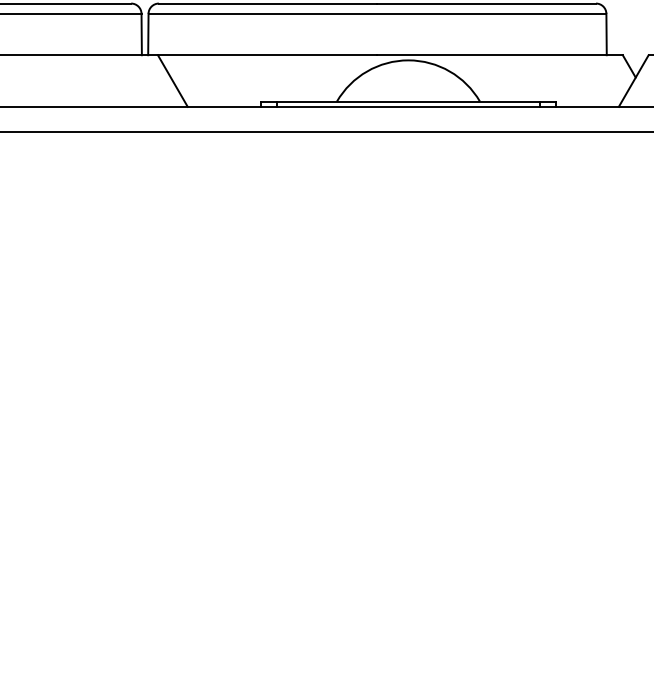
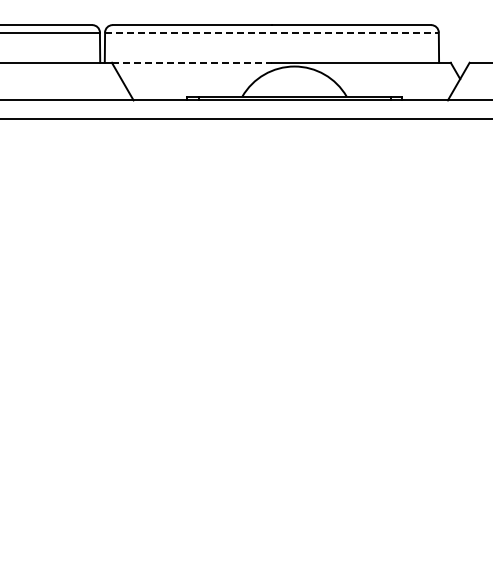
line: (376, 13) -> (271, 32), solid -> dashed
line: (268, 54) -> (192, 62), solid -> dashed

